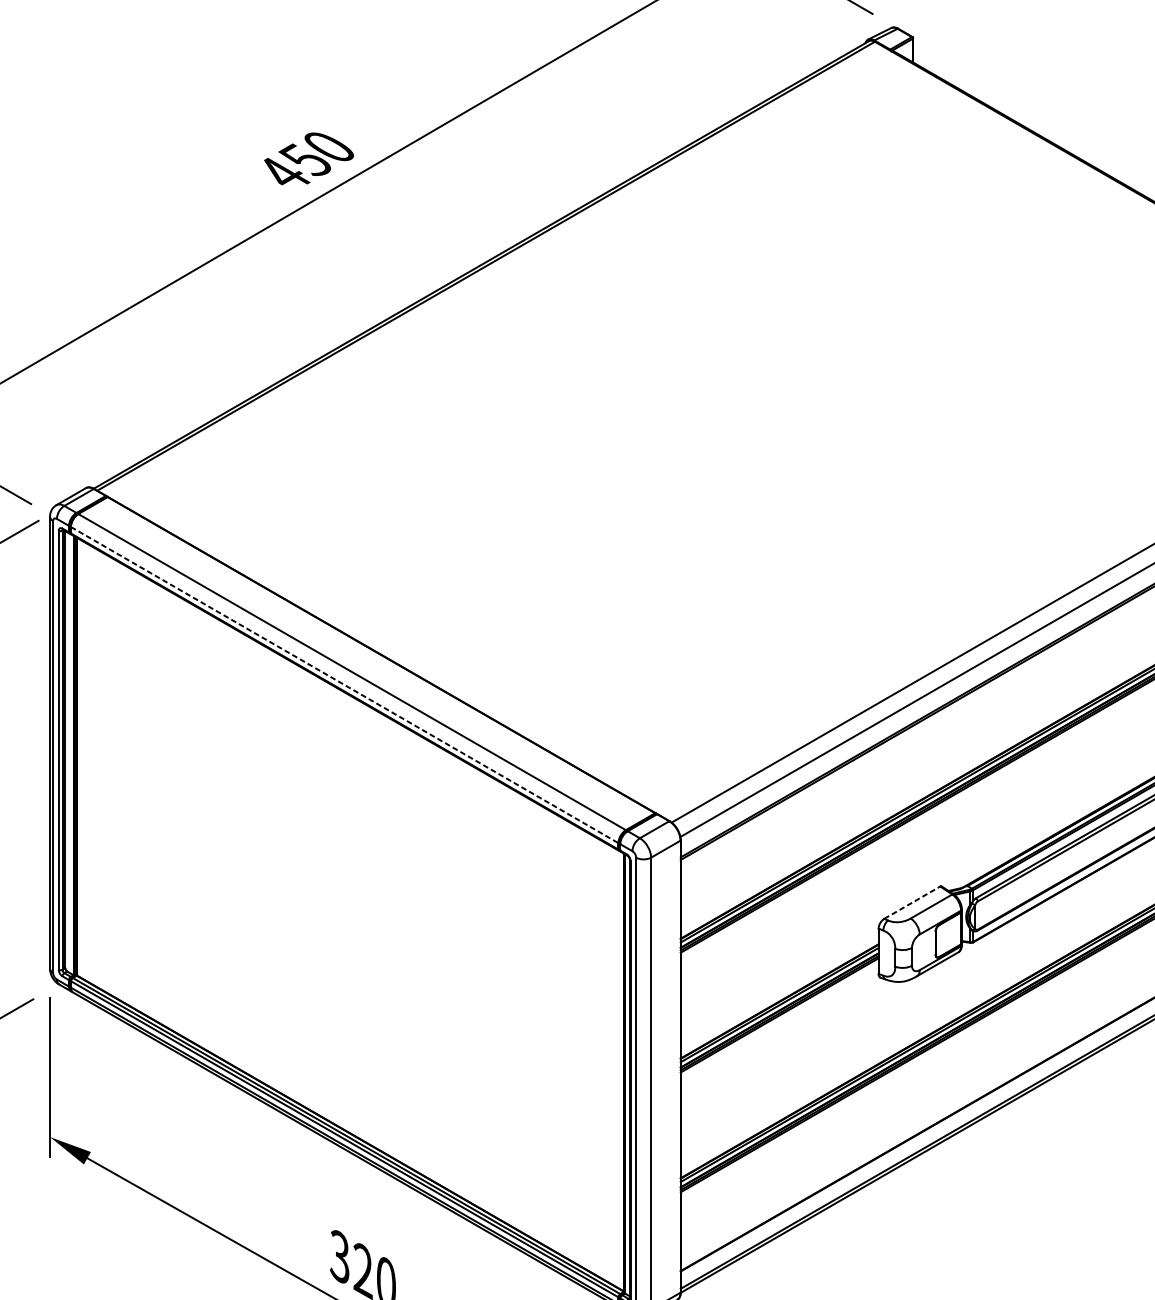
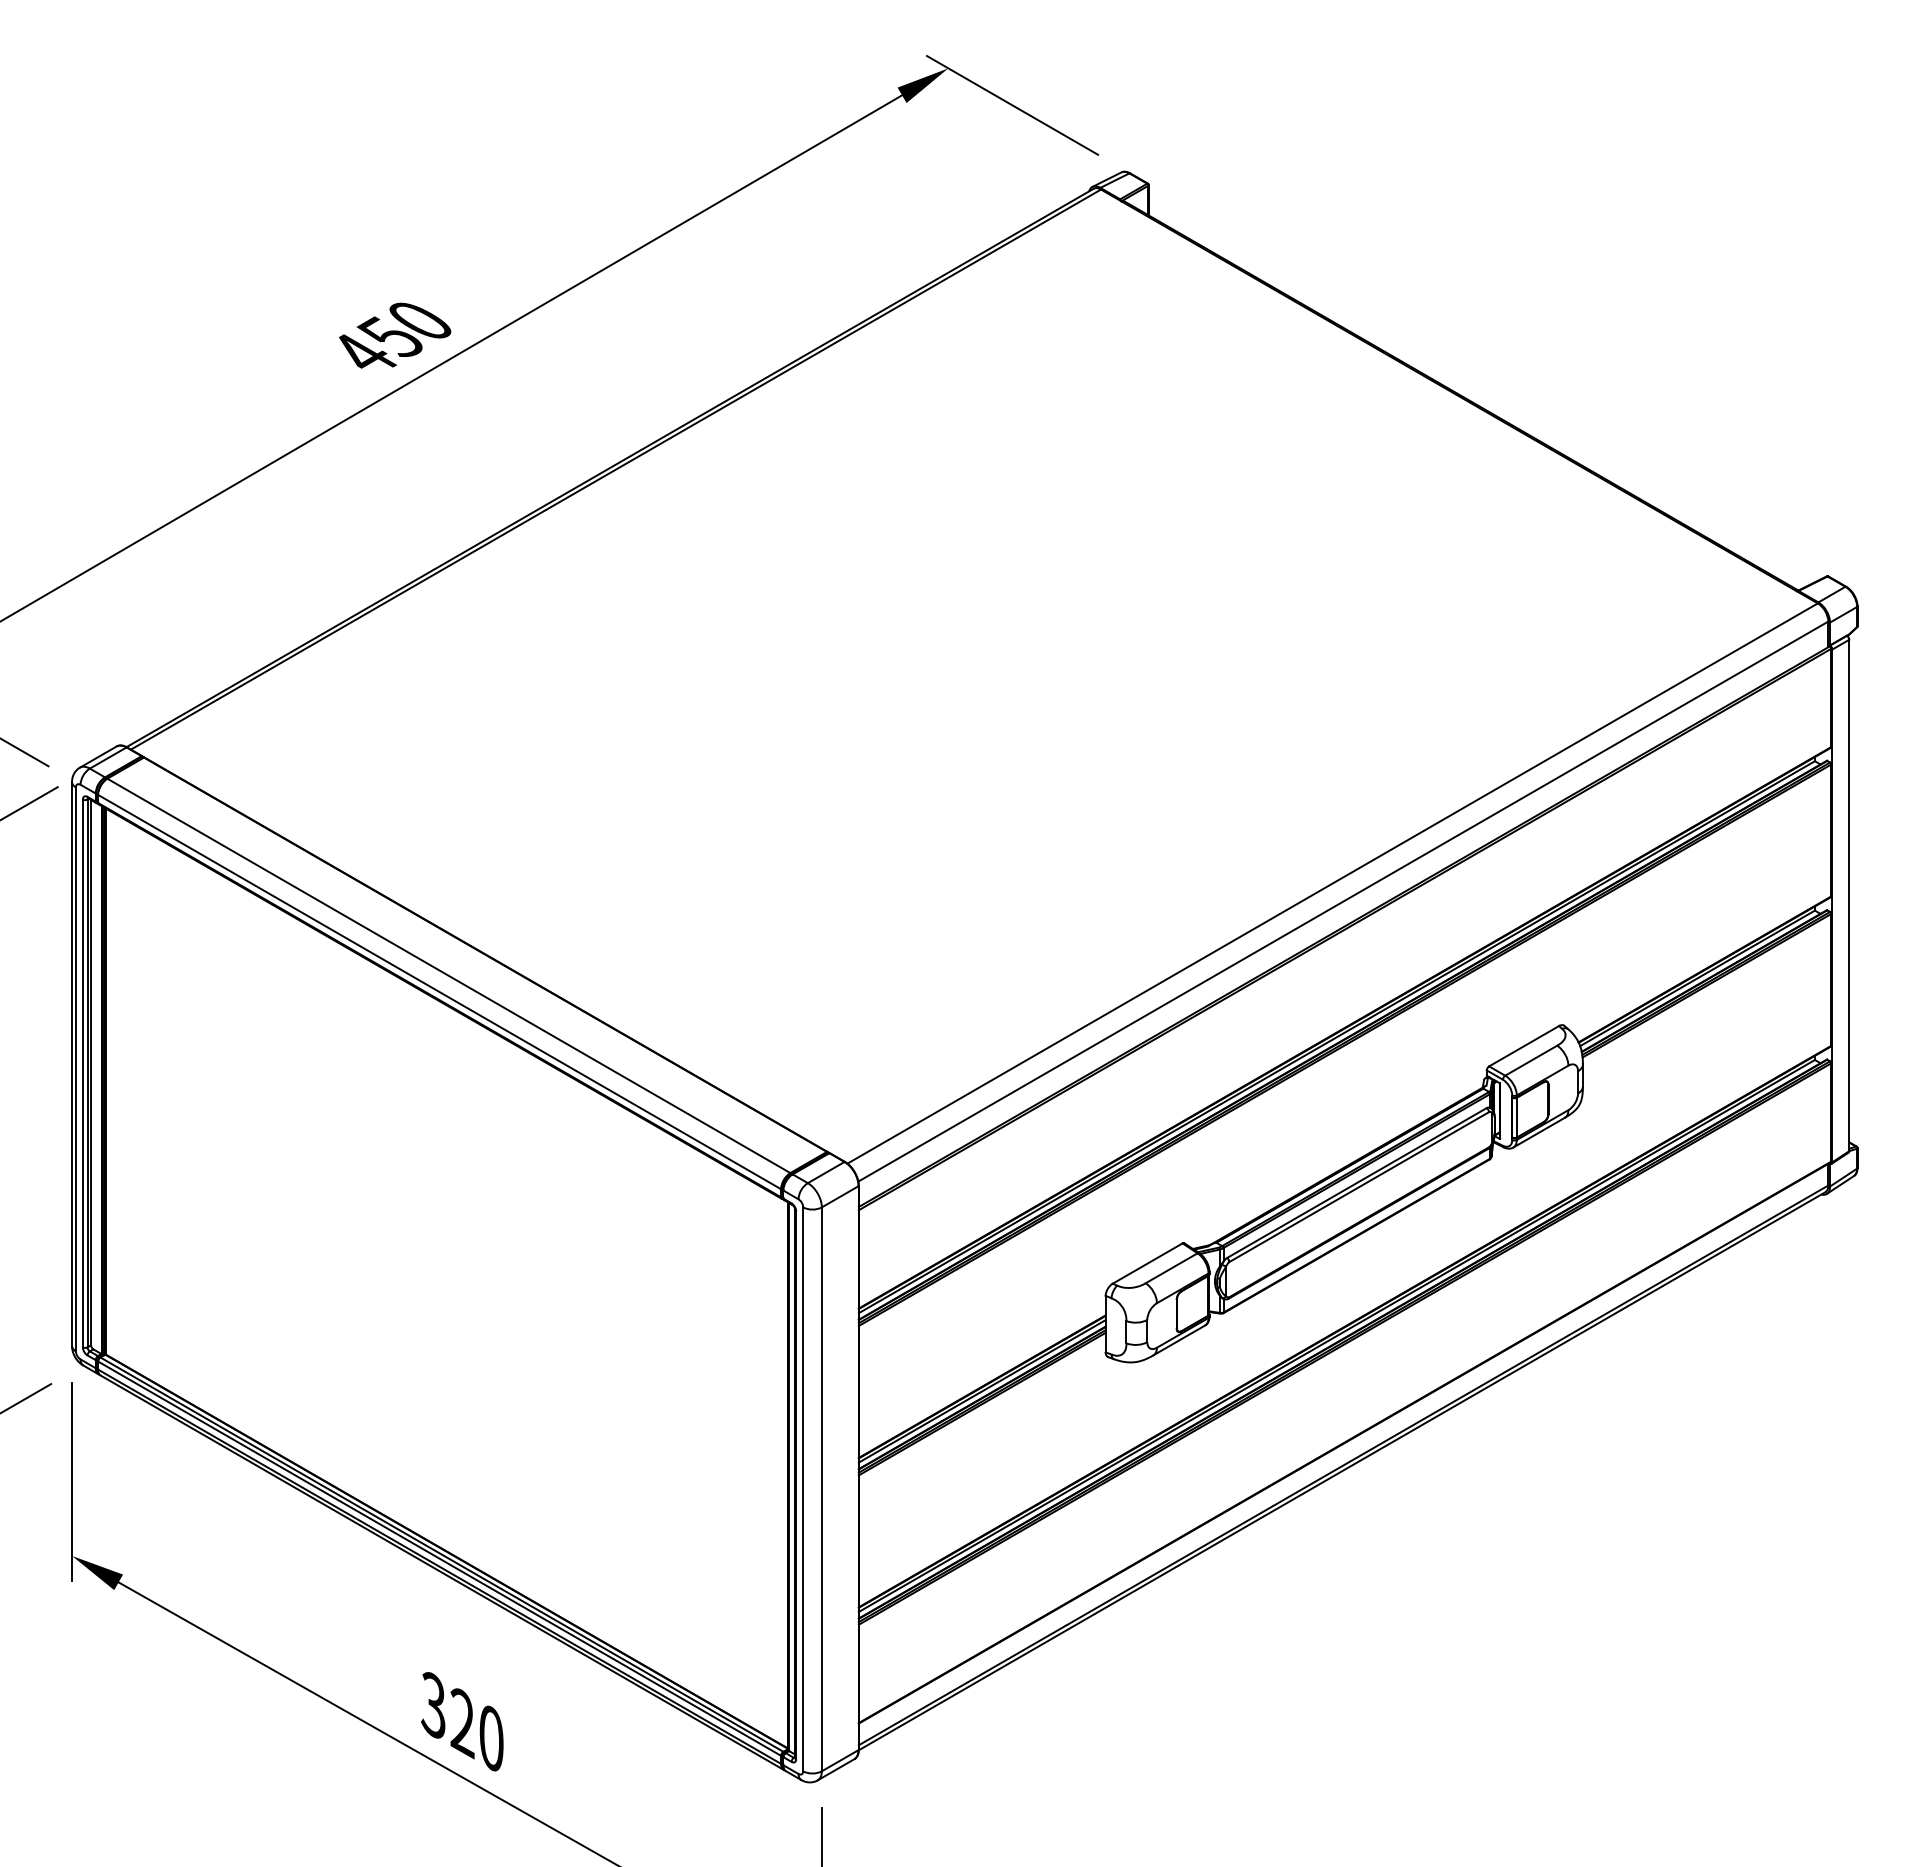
line: (344, 685) -> (439, 992), dashed -> solid
line: (912, 902) -> (1148, 1263), dashed -> solid

